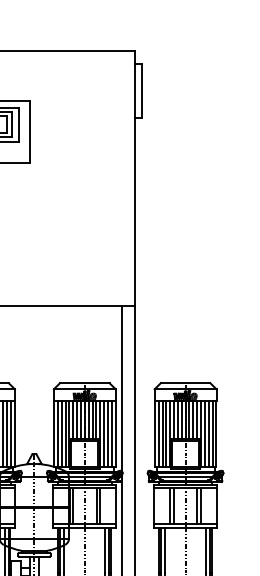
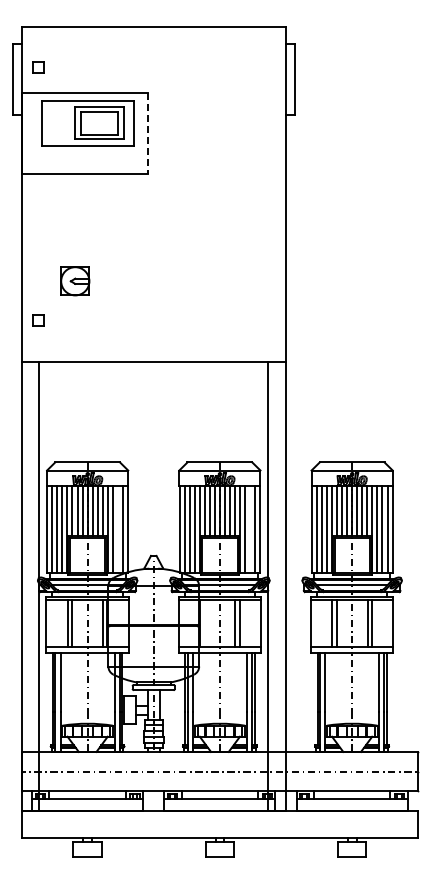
line: (30, 132) -> (148, 133), solid -> dashed
line: (6, 434) -> (117, 529), removed
line: (108, 434) -> (250, 529), removed
line: (73, 505) -> (204, 623), removed

